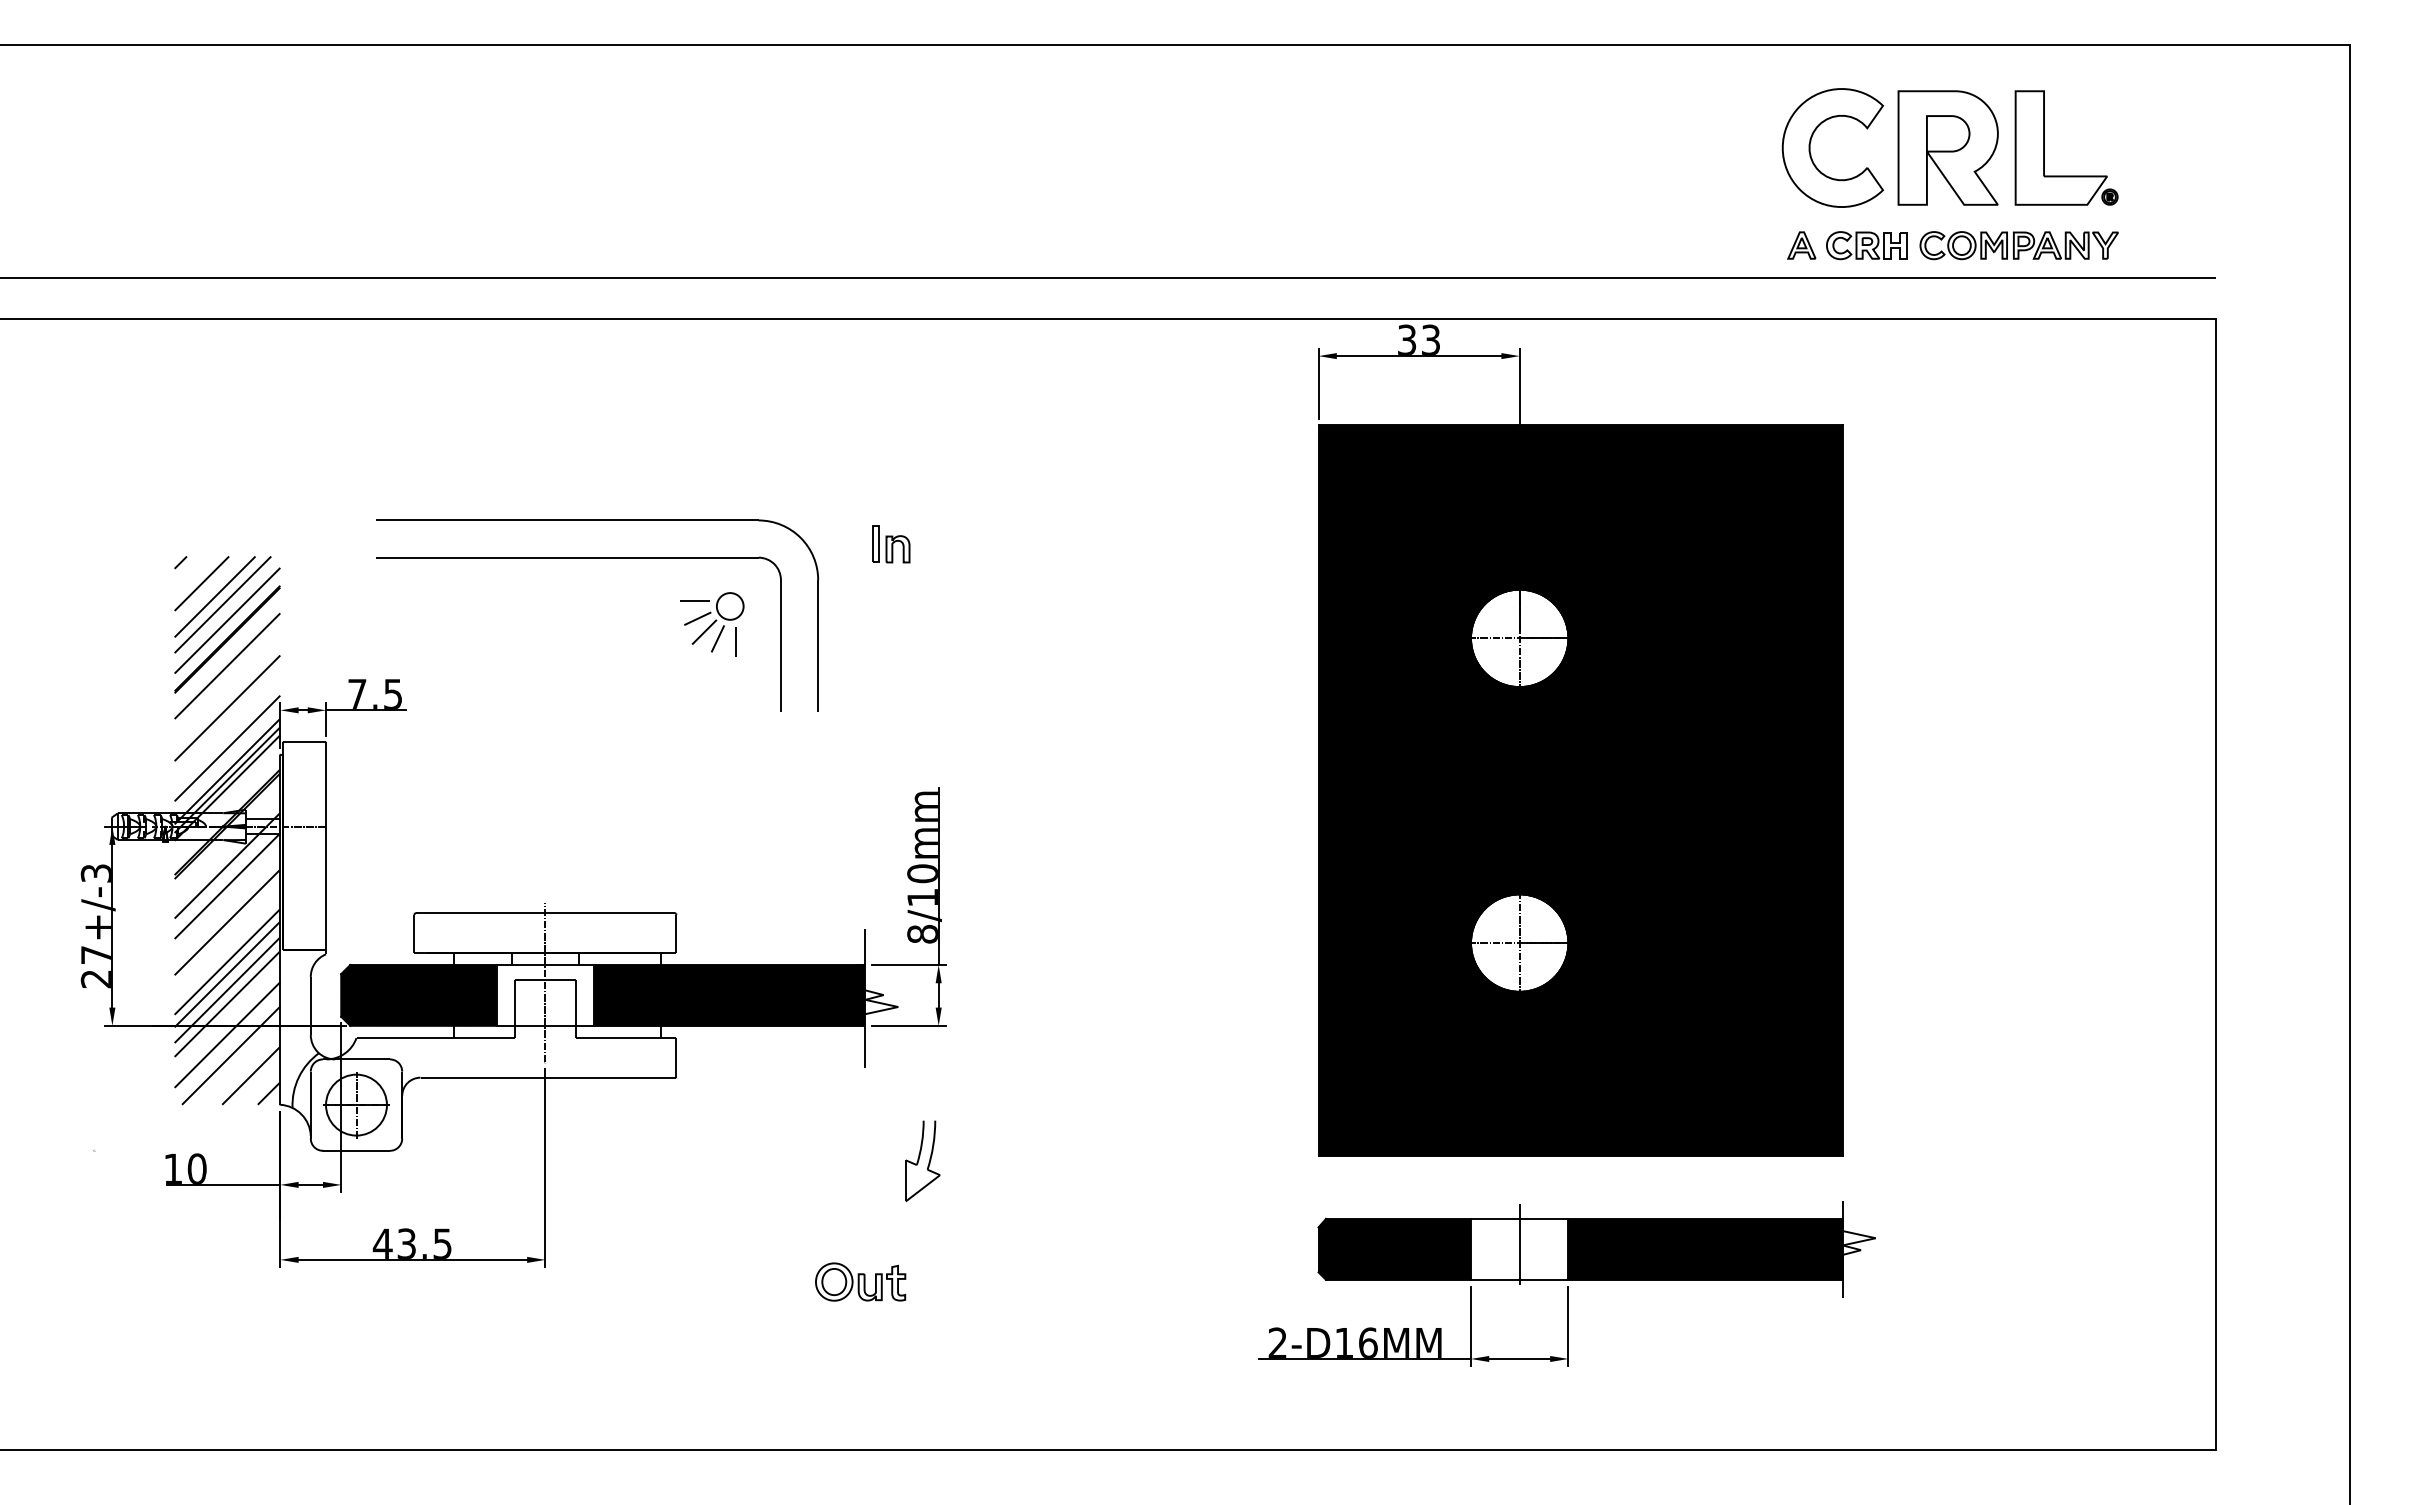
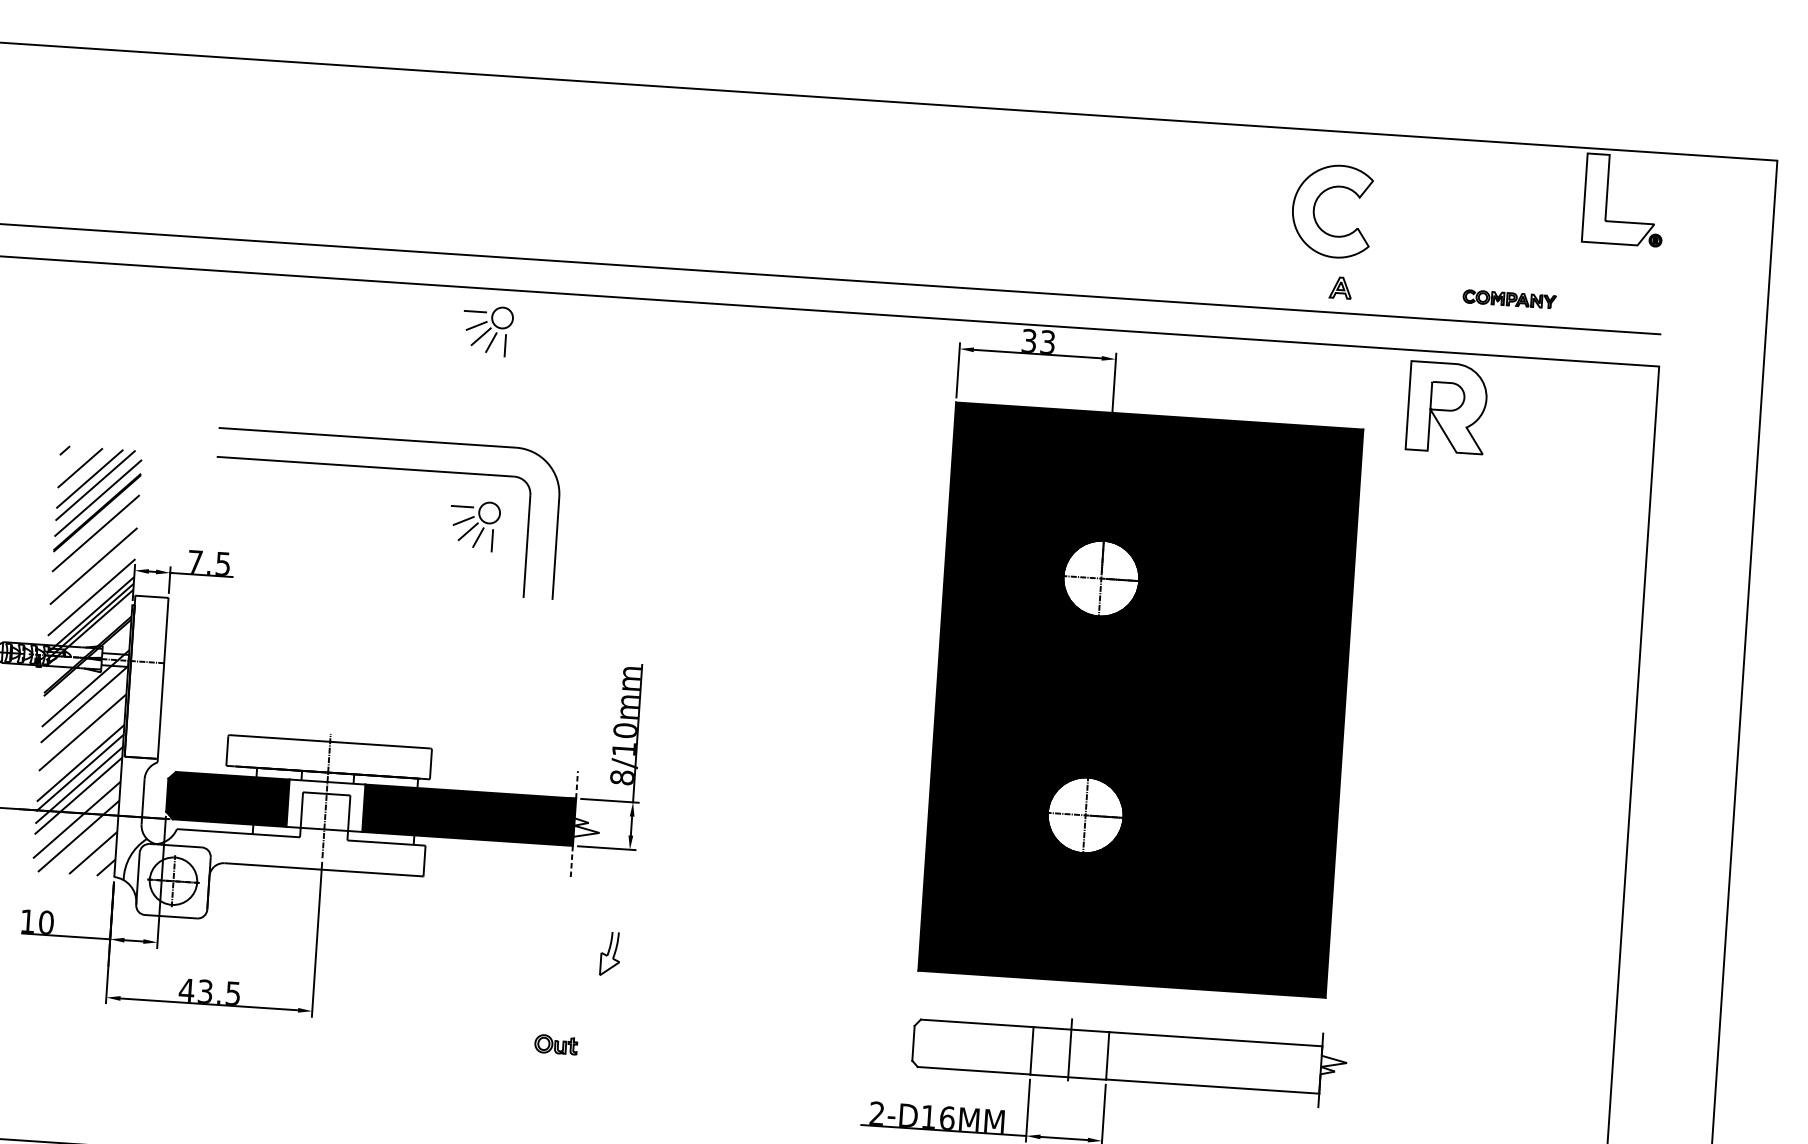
part: (1811, 141) -> (1315, 205), moved
part: (1947, 147) -> (1446, 407), moved
part: (2044, 147) -> (1607, 198), moved
part: (1866, 245) -> (1391, 291), removed
part: (2018, 245) -> (1509, 299), size x0.6
part: (712, 373) -> (487, 331), added
part: (891, 544) -> (618, 473), removed
line: (865, 947) -> (577, 785), solid -> dashed
line: (865, 1046) -> (572, 861), solid -> dashed
part: (922, 1160) -> (610, 953), size x0.7
fill: (1394, 1248) -> (972, 1046), removed
fill: (1705, 1248) -> (1214, 1062), removed
part: (860, 1281) -> (555, 1044), size x0.6

